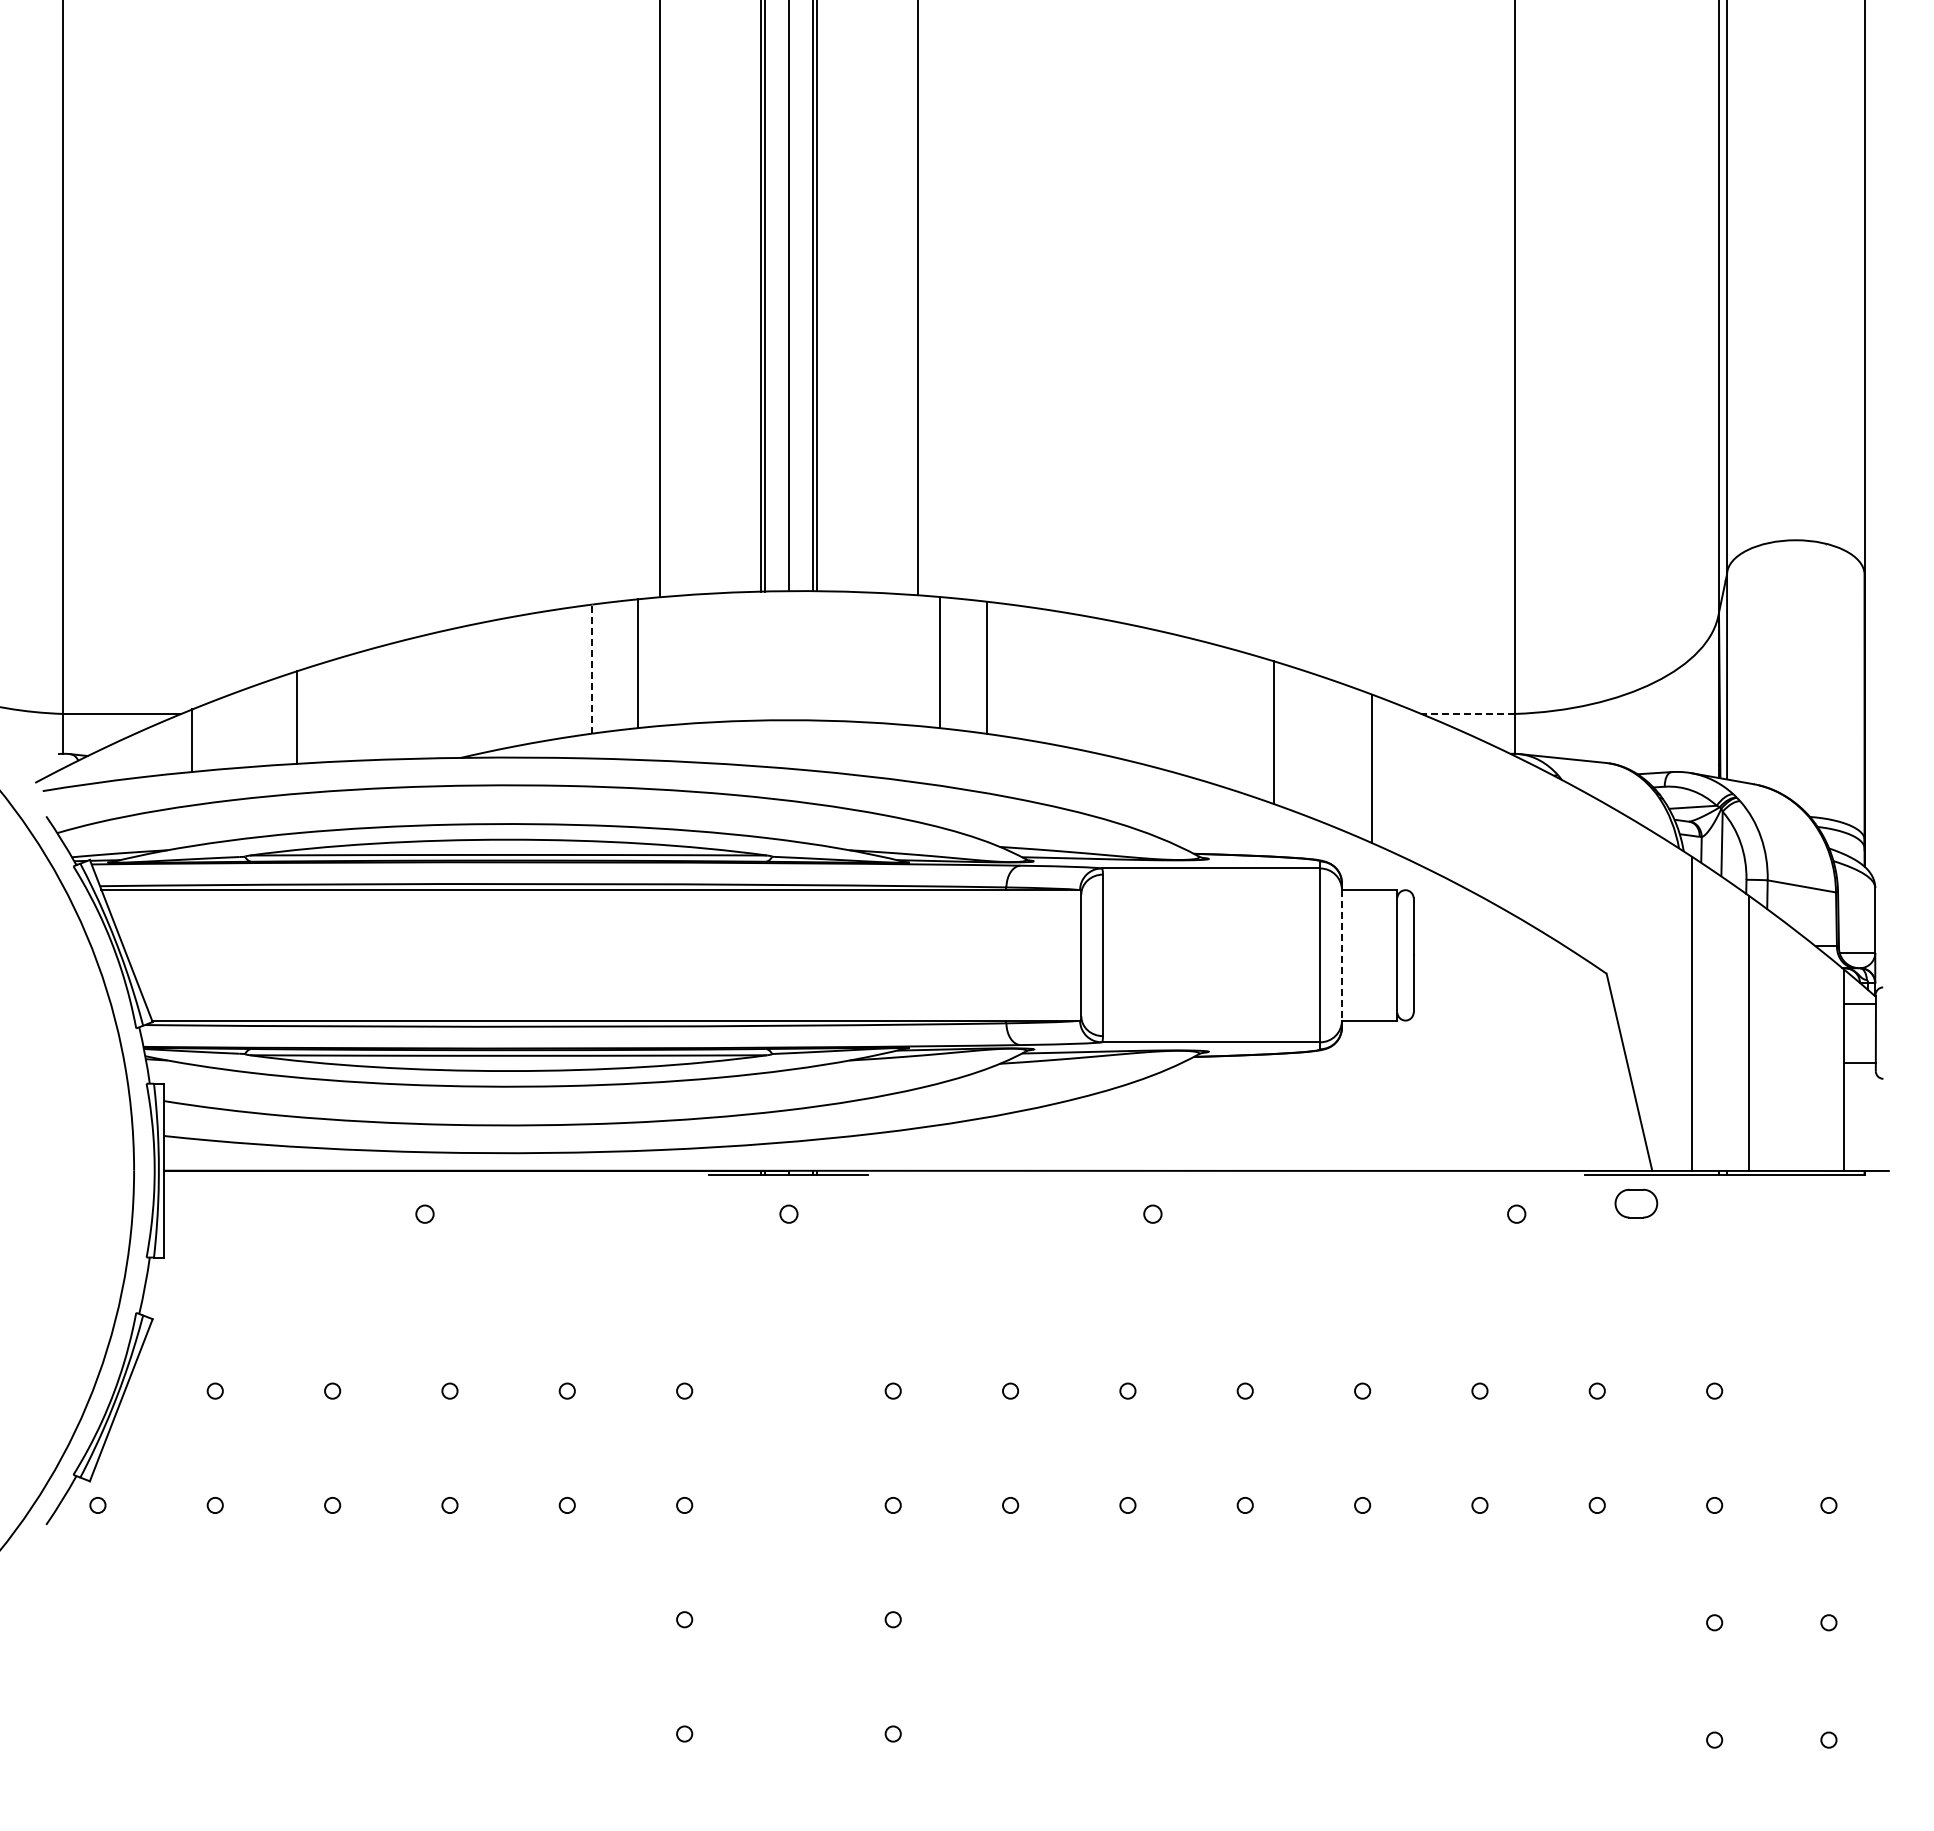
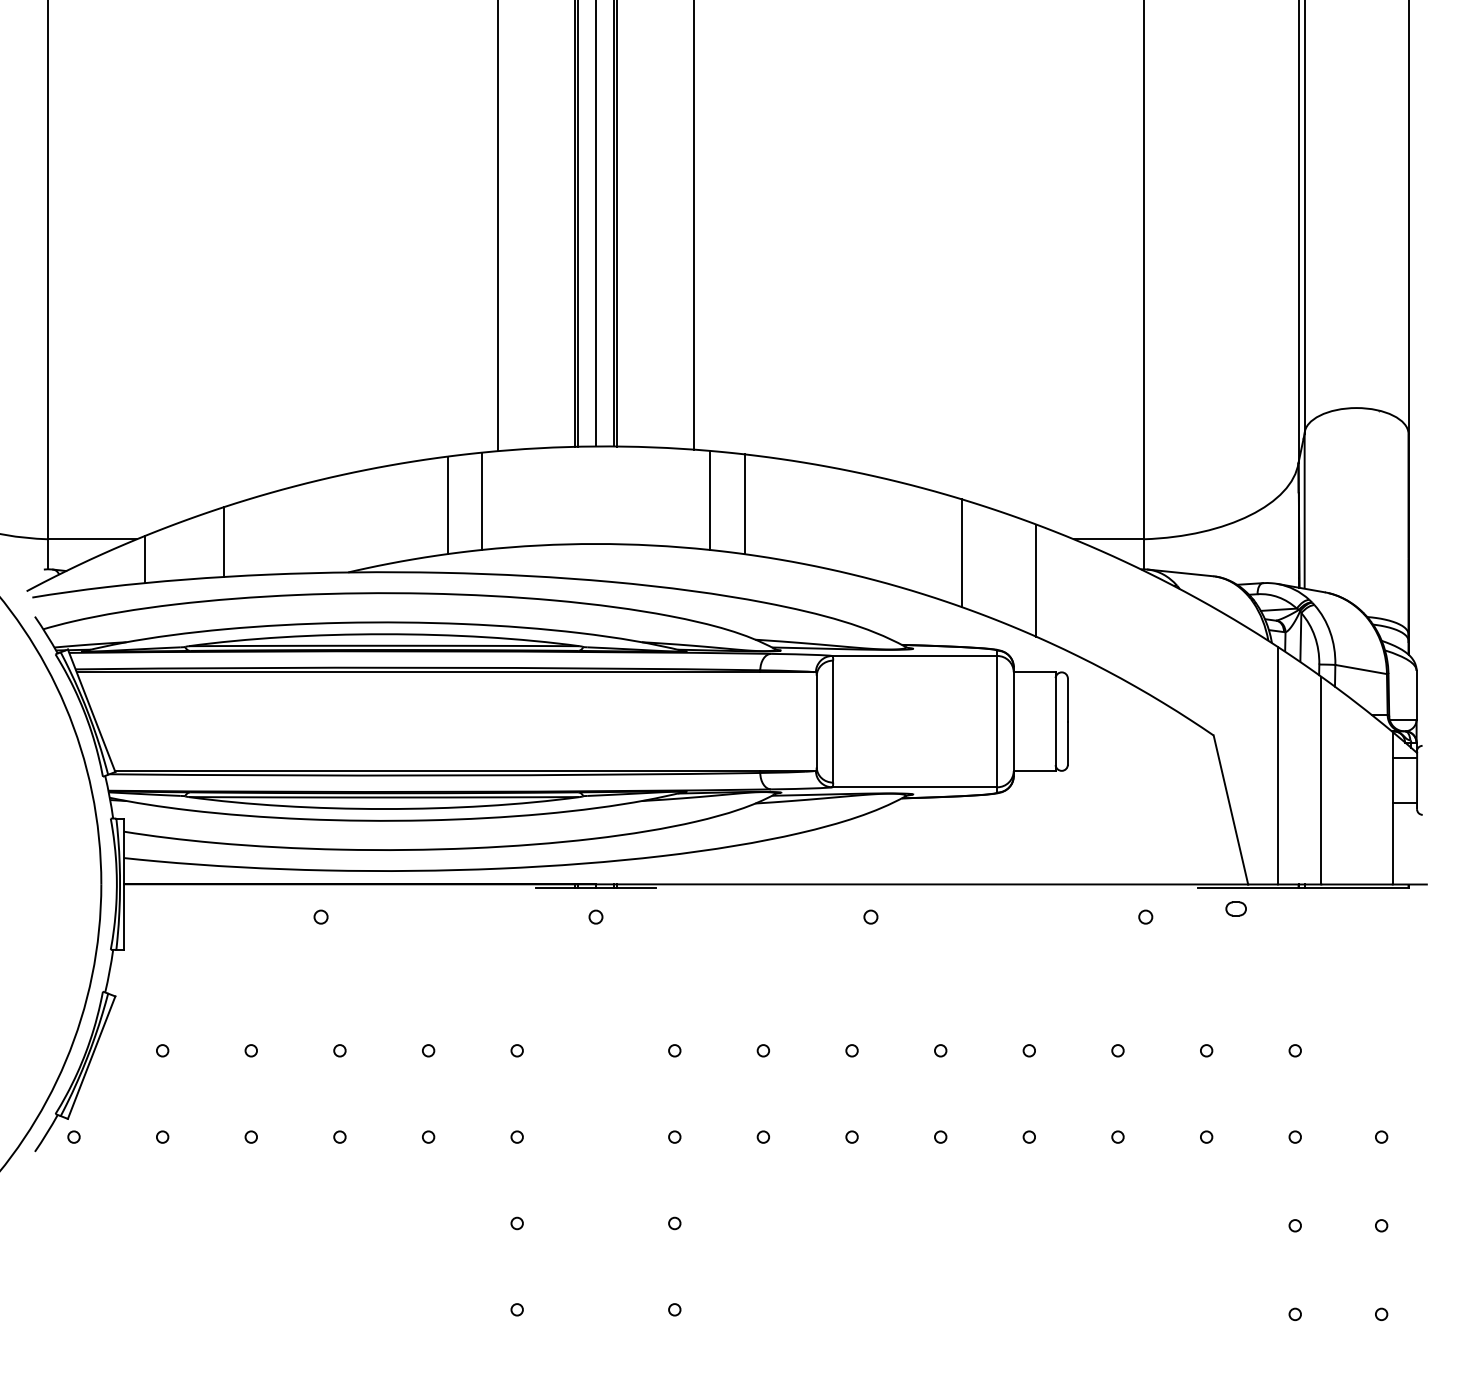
line: (592, 669) -> (447, 505), dashed -> solid
line: (1468, 713) -> (1109, 538), dashed -> solid
line: (1341, 955) -> (1013, 721), dashed -> solid
part: (1636, 1202) -> (1236, 908), size x0.62

